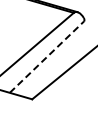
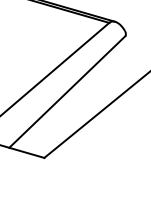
line: (47, 56) -> (68, 91), dashed -> solid

